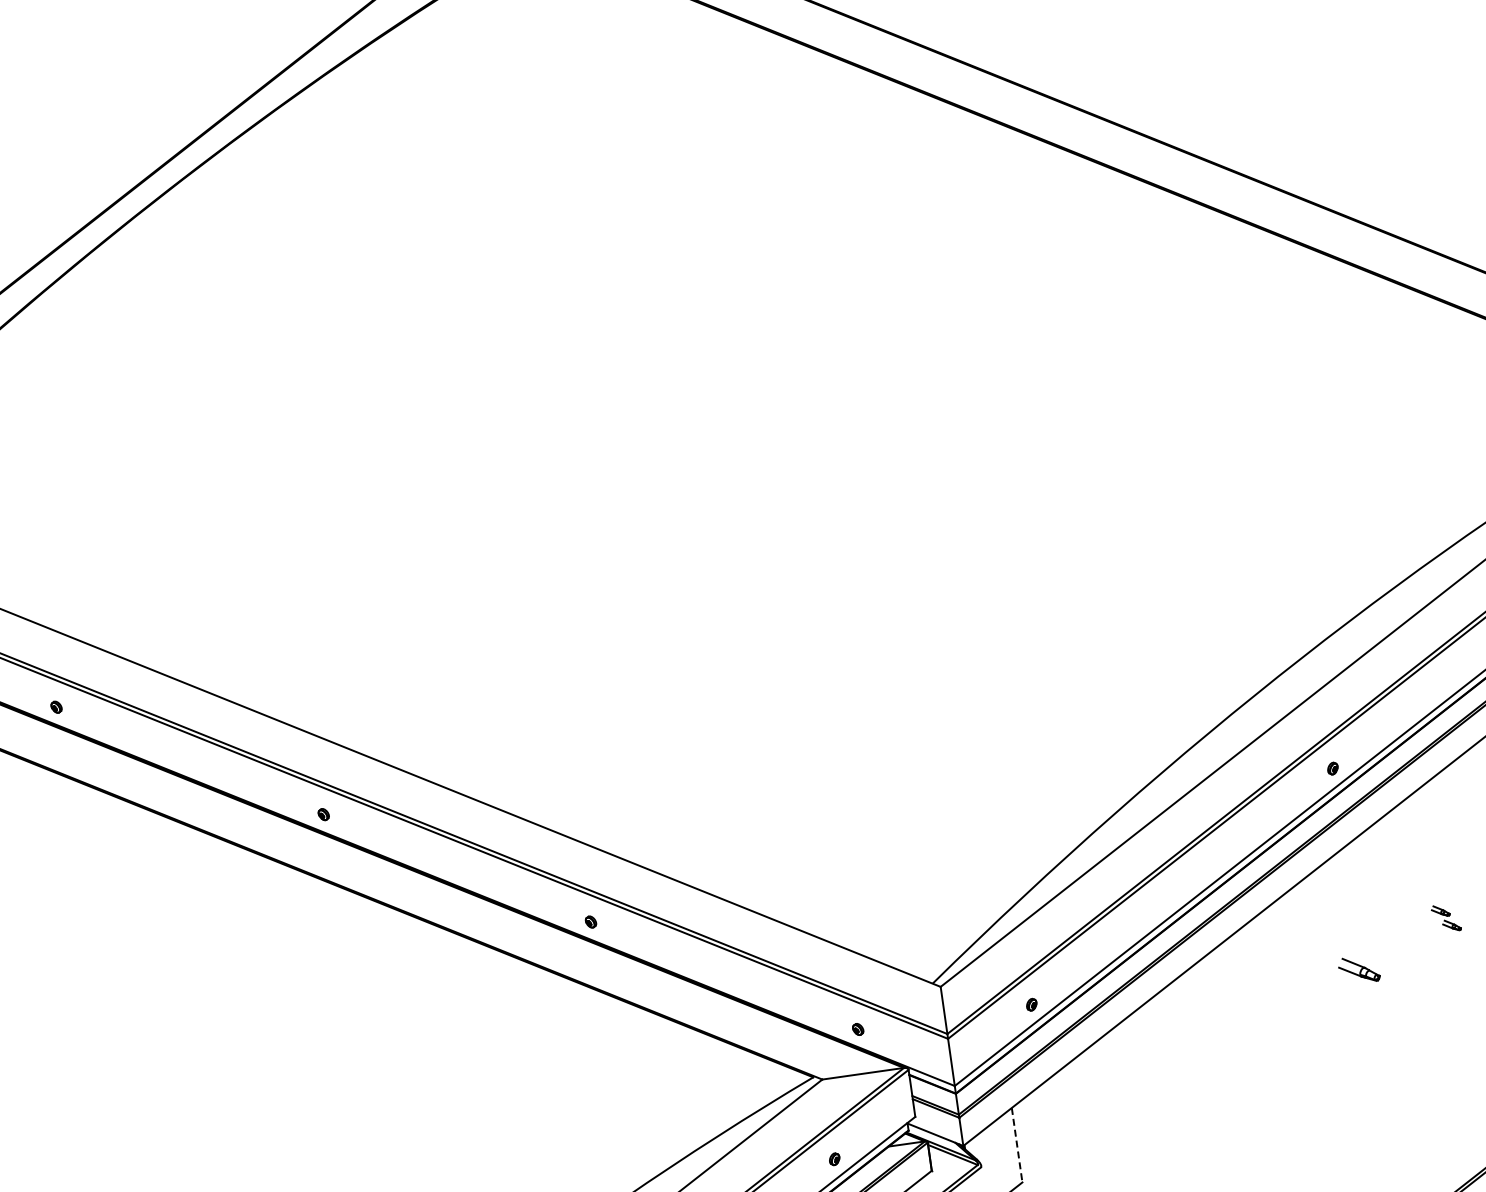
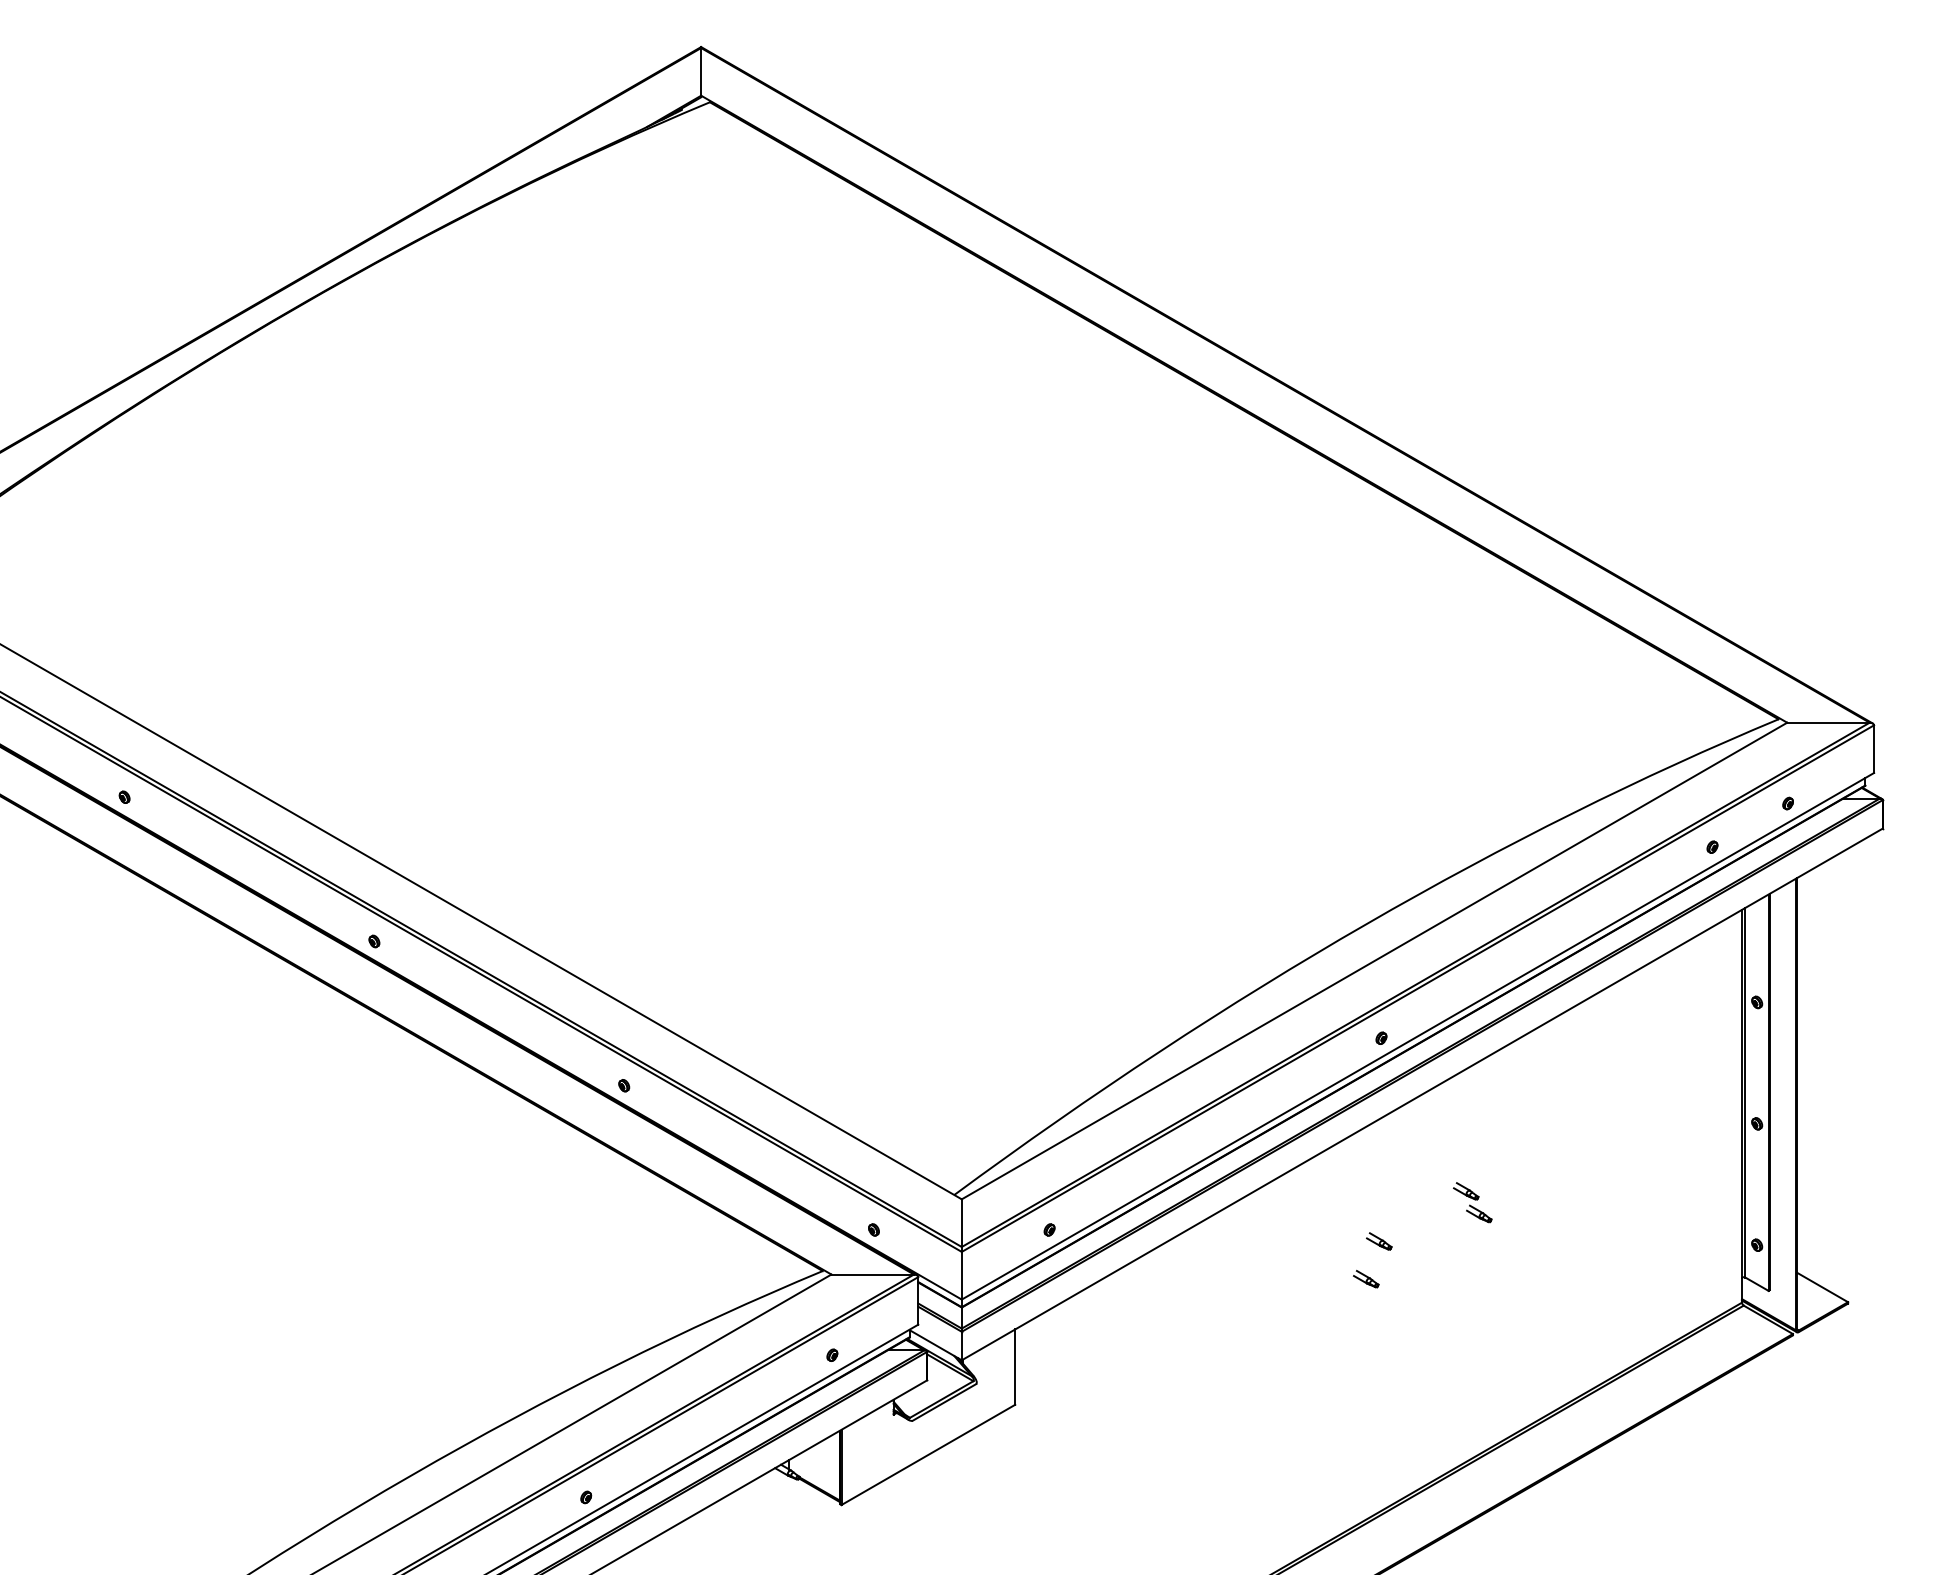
part: (1445, 918) -> (1472, 1202), size x1.43
part: (1359, 969) -> (1379, 1241), size x0.62
part: (1351, 1008) -> (1366, 1278), added
line: (1017, 1145) -> (1015, 1367), dashed -> solid

